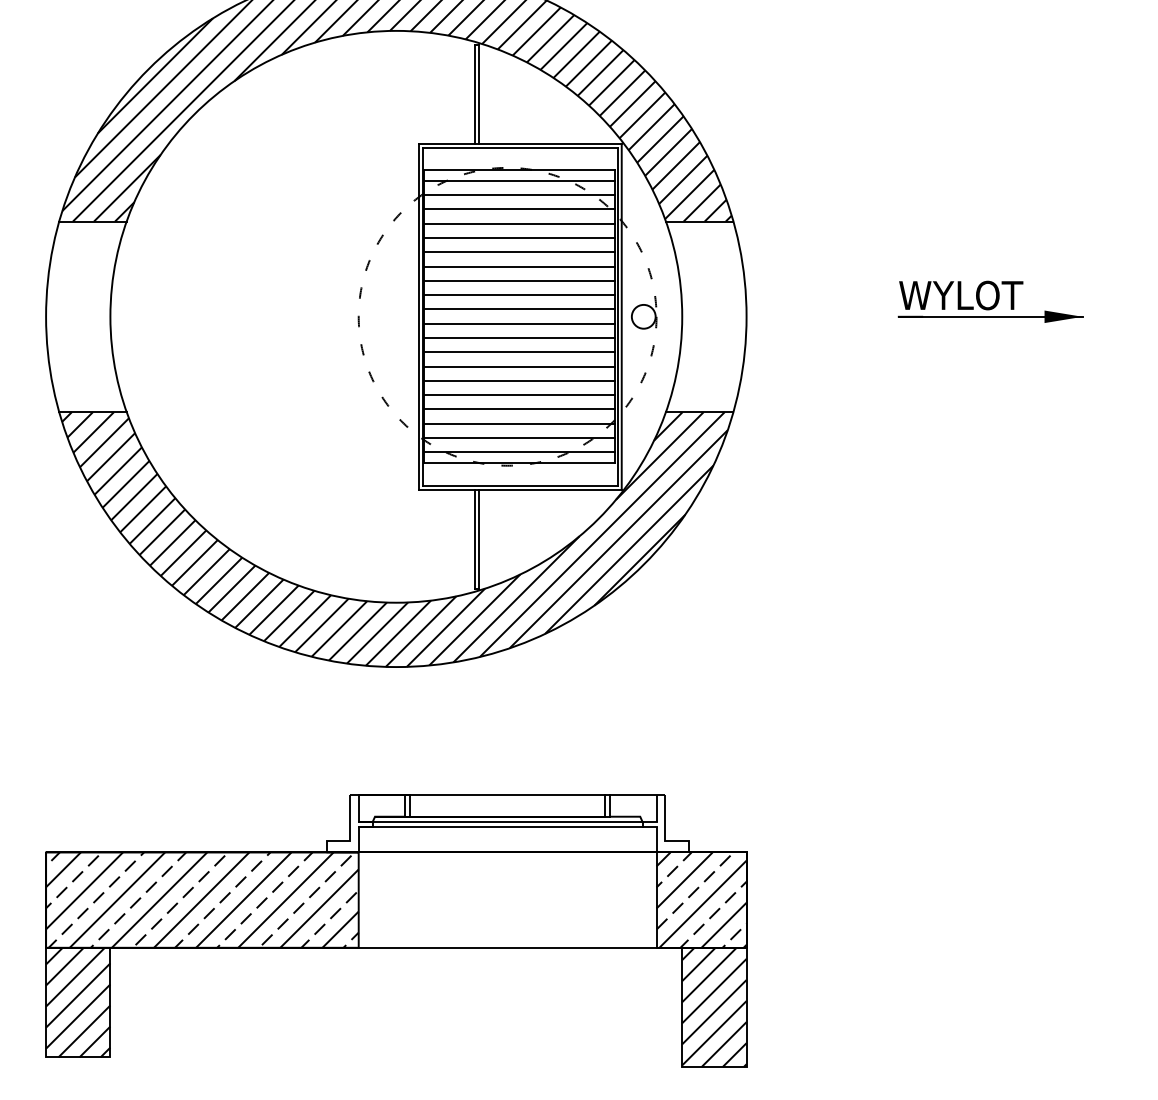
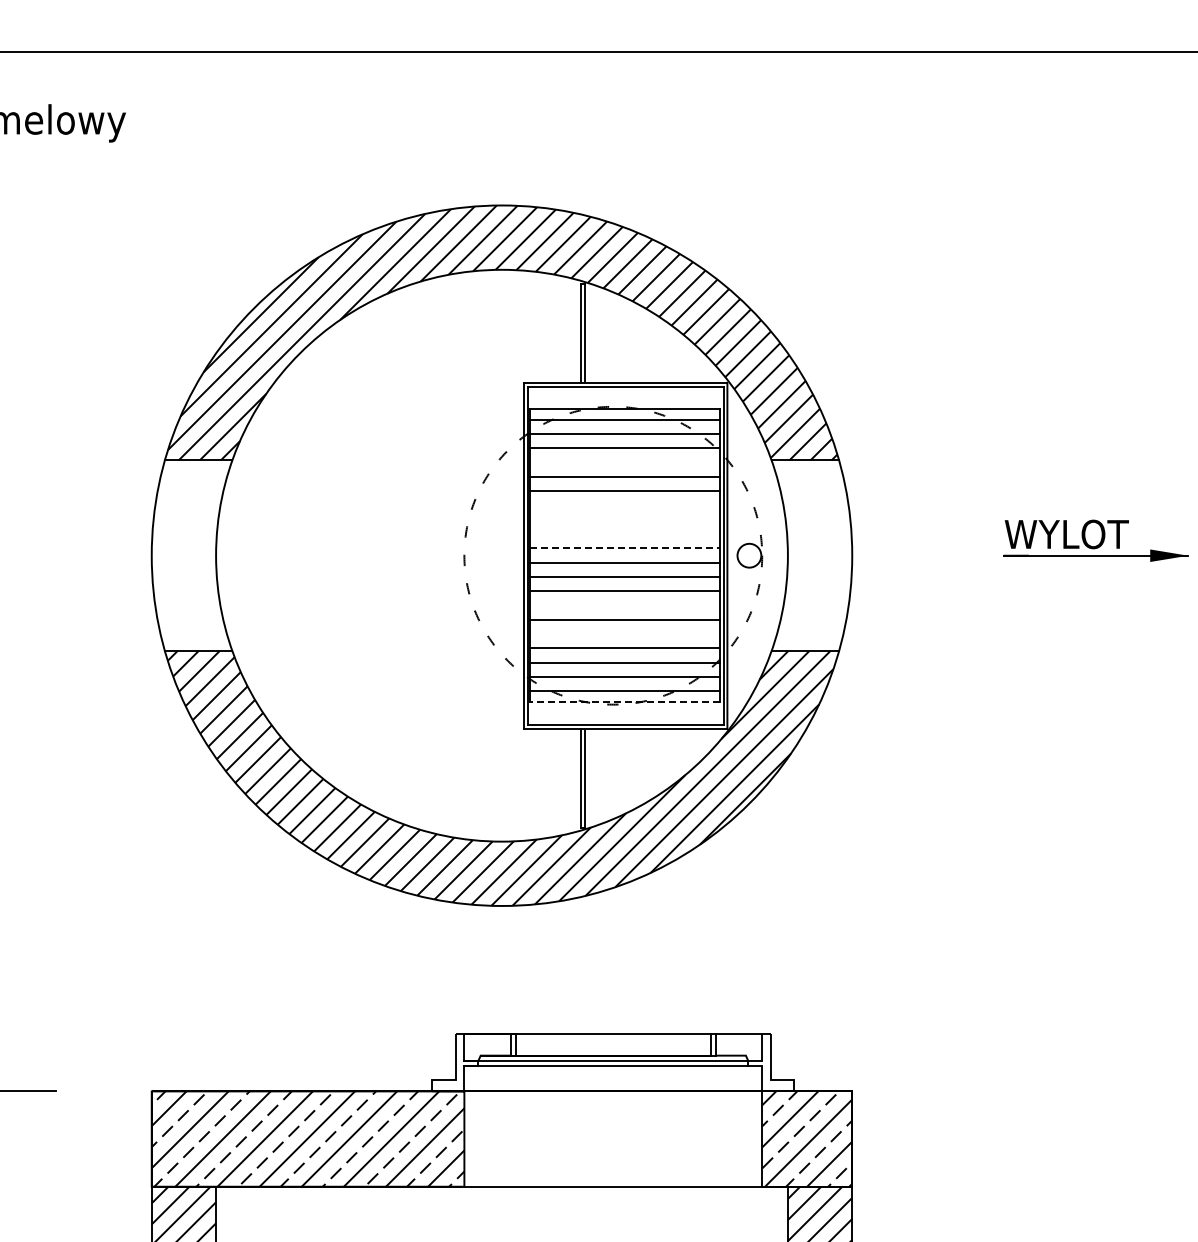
line: (518, 223) -> (624, 462), removed
line: (518, 266) -> (624, 505), removed
line: (518, 280) -> (624, 519), removed
line: (518, 295) -> (624, 534), removed
line: (519, 309) -> (625, 548), solid -> dashed
line: (518, 366) -> (624, 605), removed
line: (518, 395) -> (624, 634), removed
line: (518, 463) -> (624, 702), solid -> dashed

